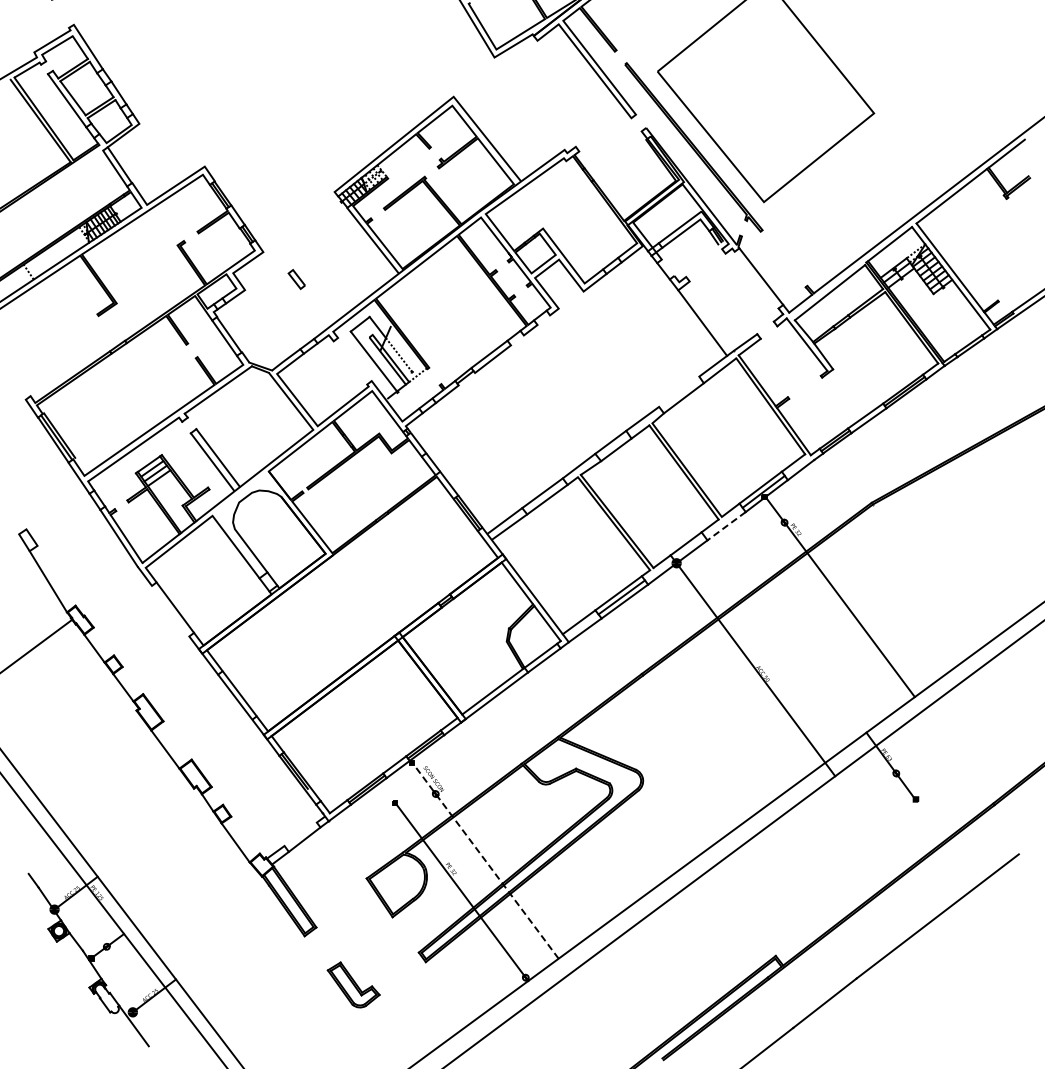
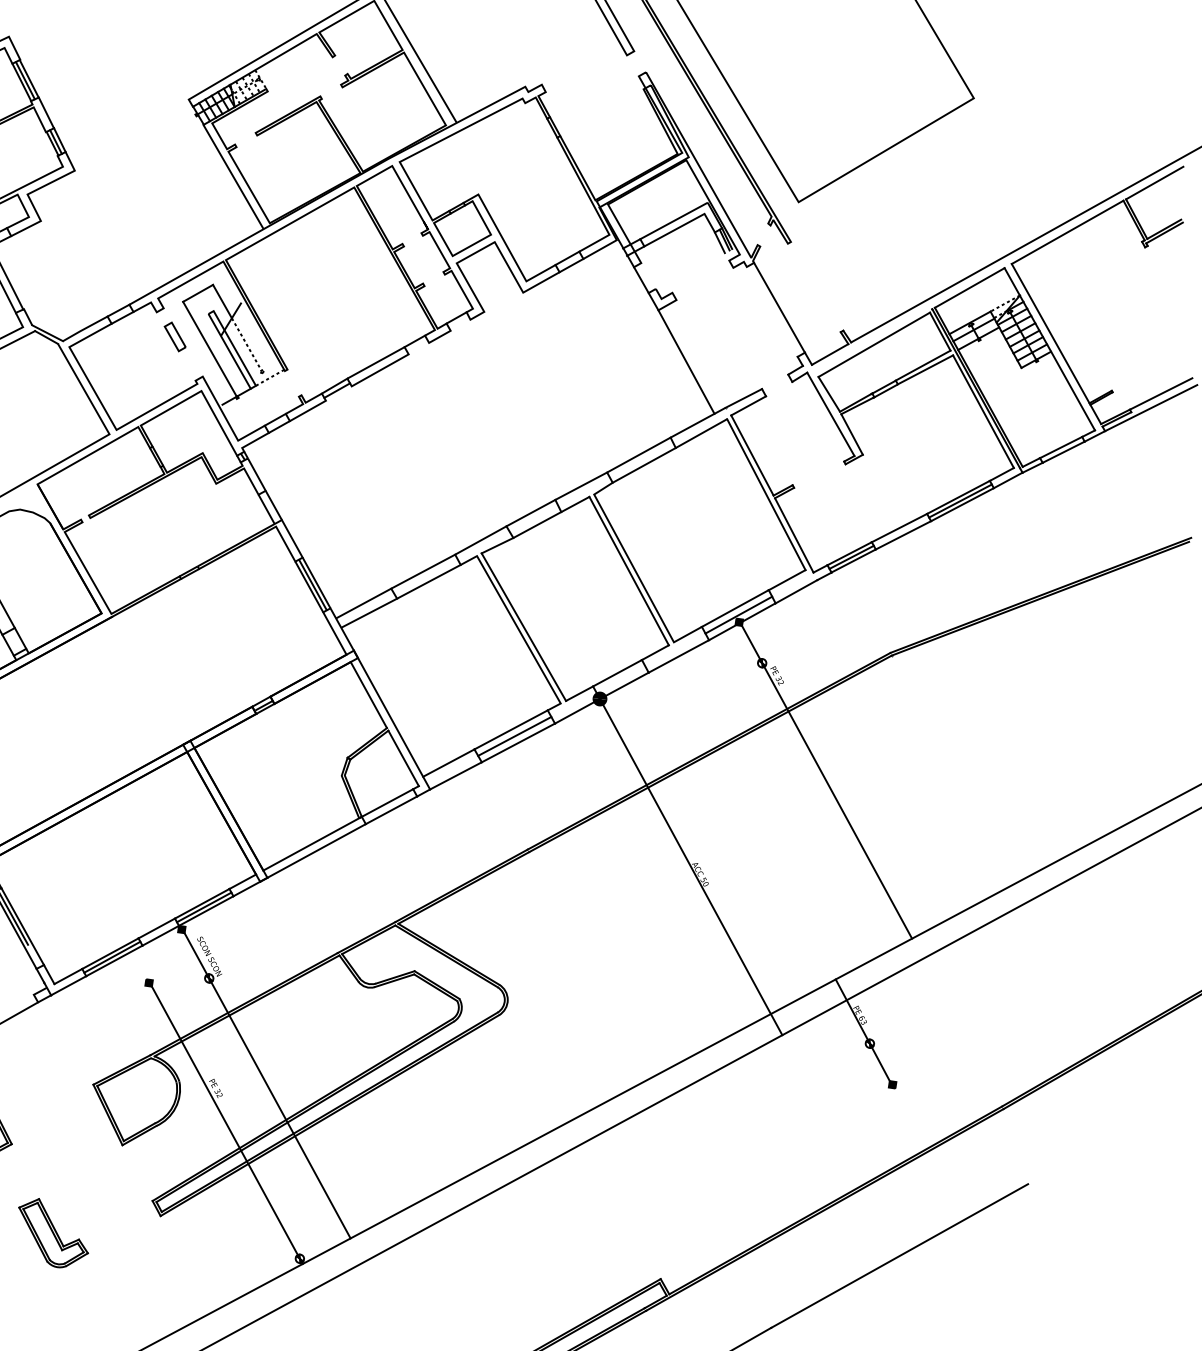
line: (295, 280) -> (173, 338), moved
line: (679, 391) -> (639, 454), added
line: (726, 526) -> (678, 656), dashed -> solid
line: (486, 862) -> (267, 1086), dashed -> solid

